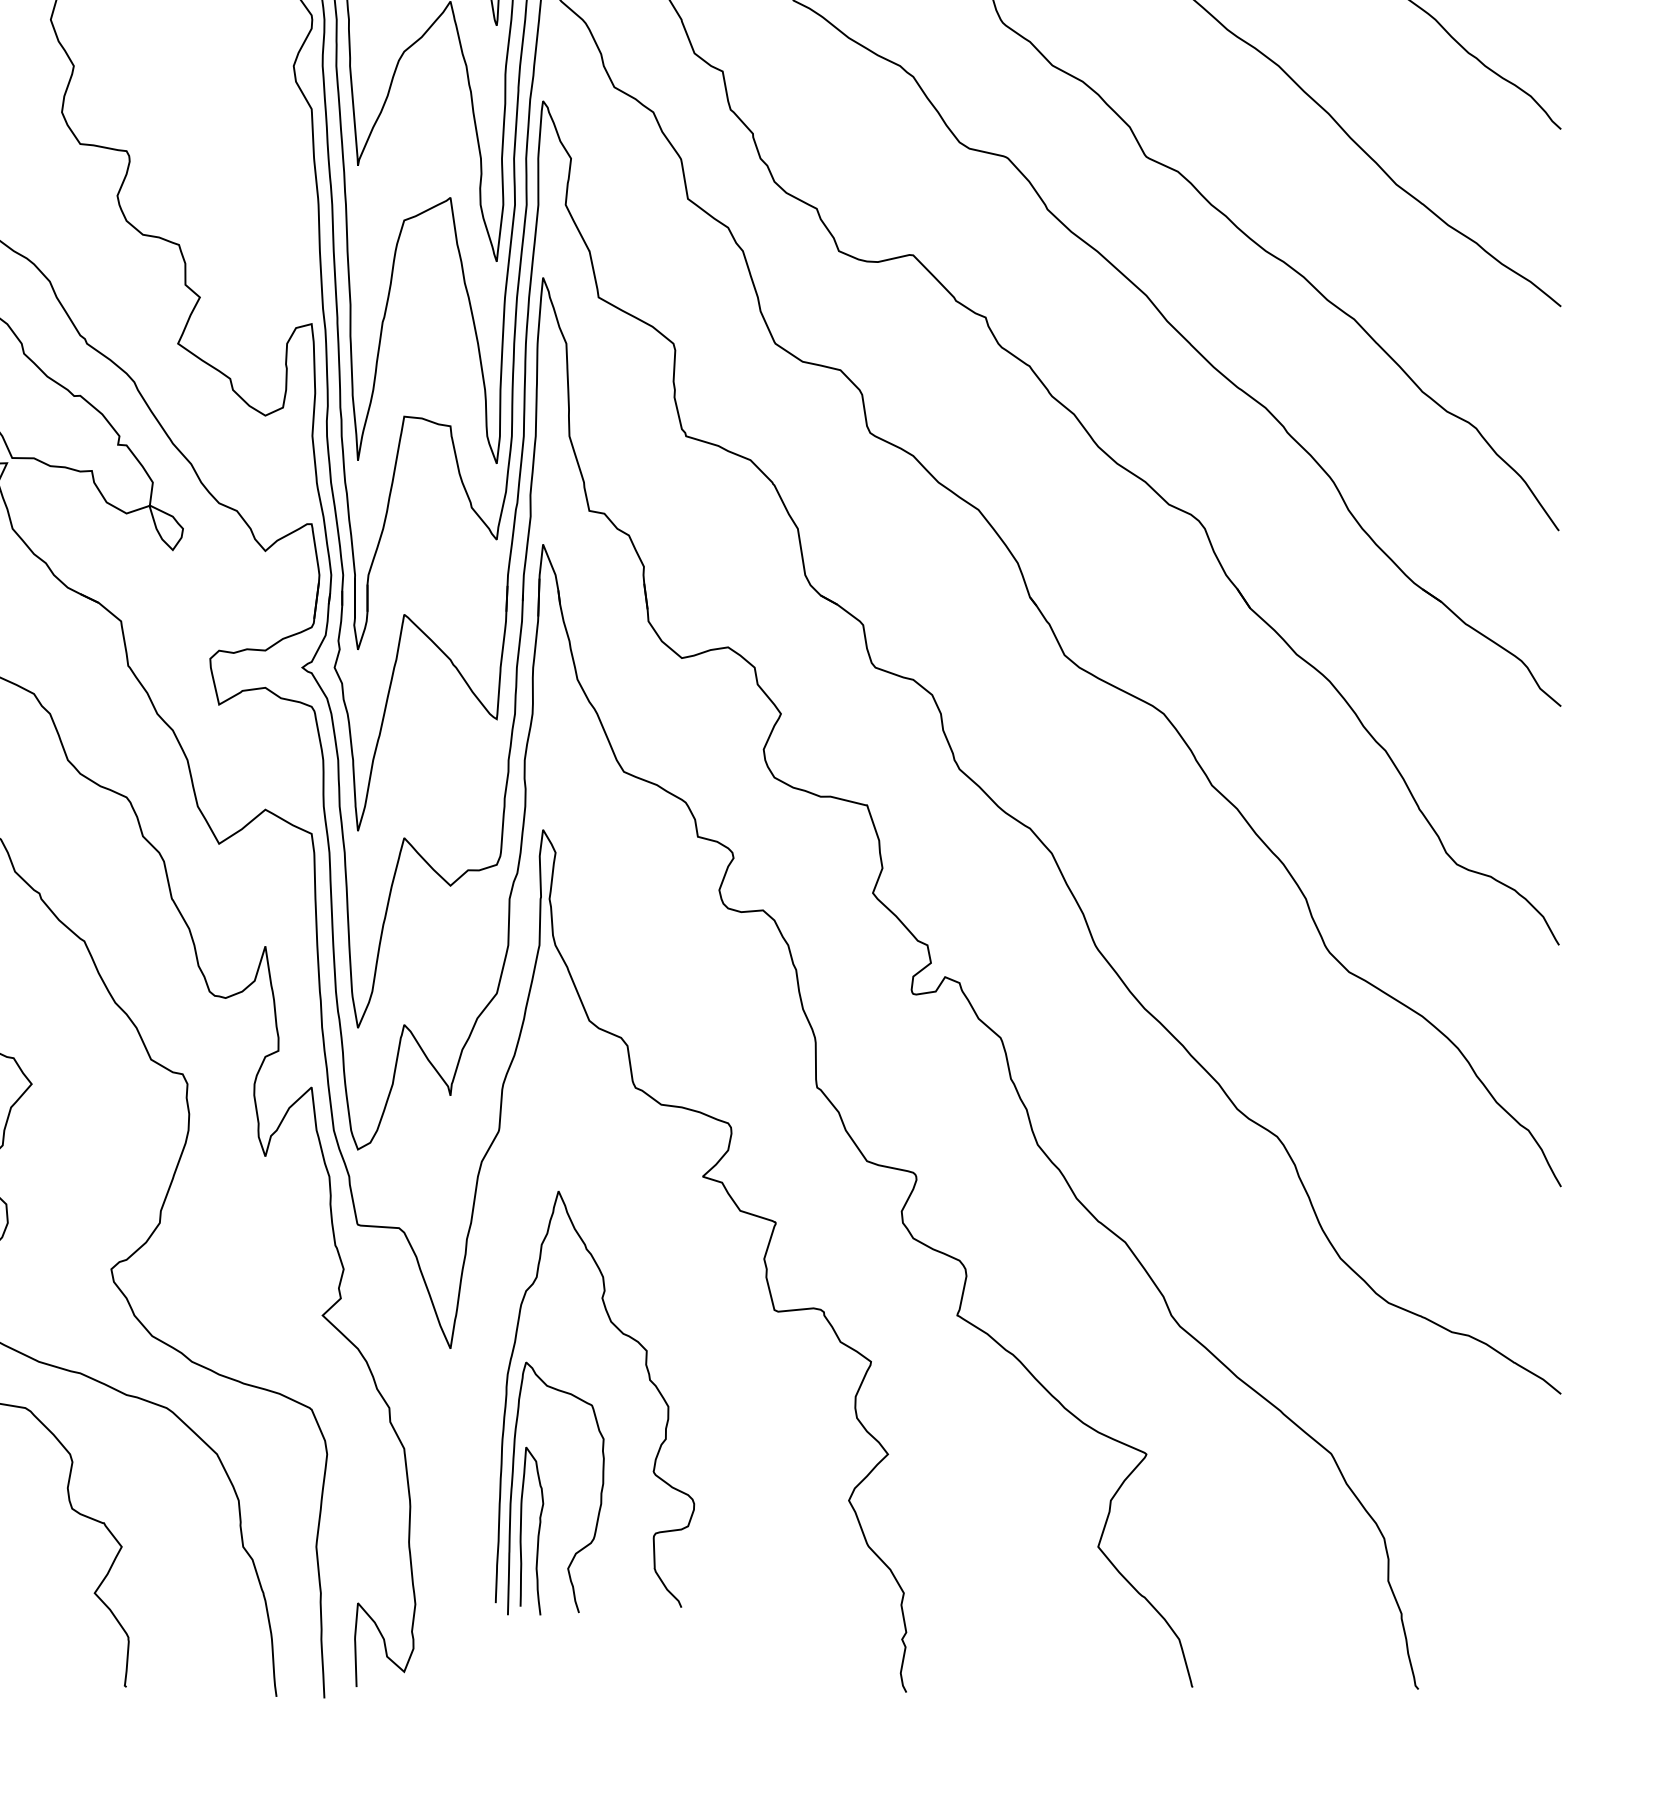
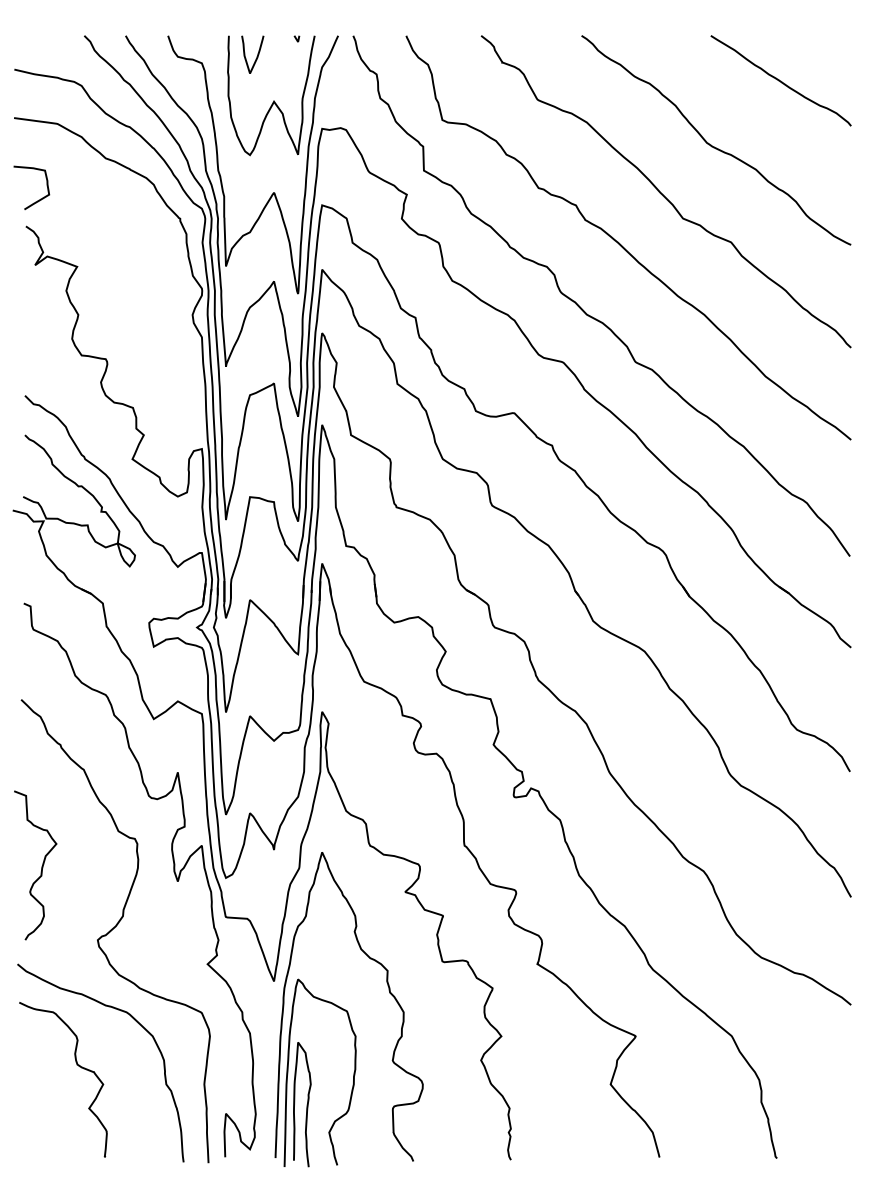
part: (593, 1402) -> (348, 1009), size x1.43

